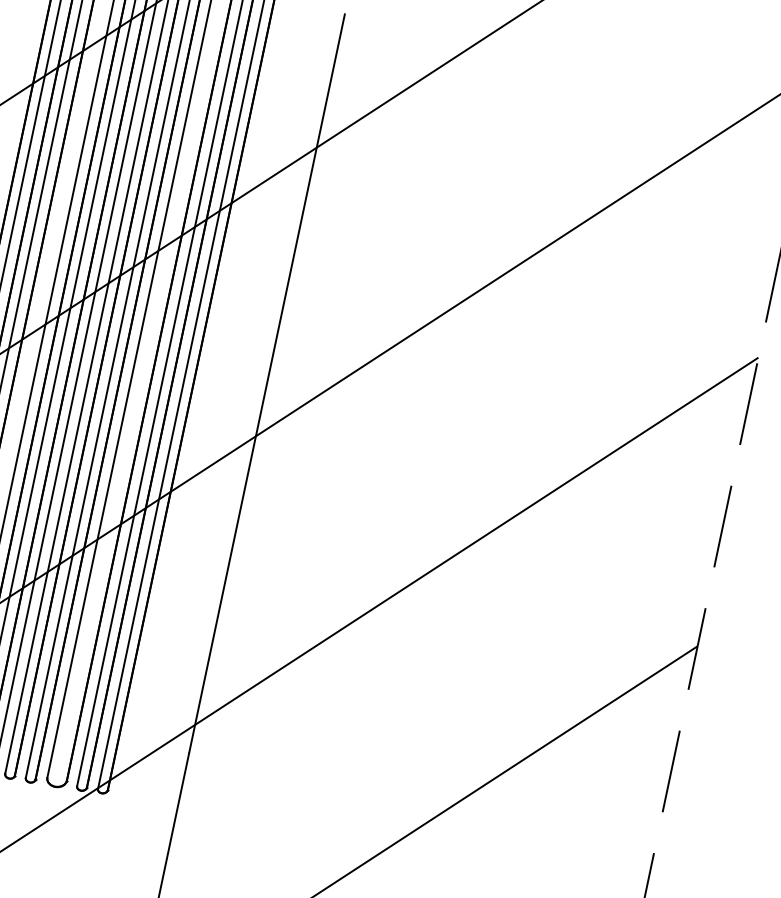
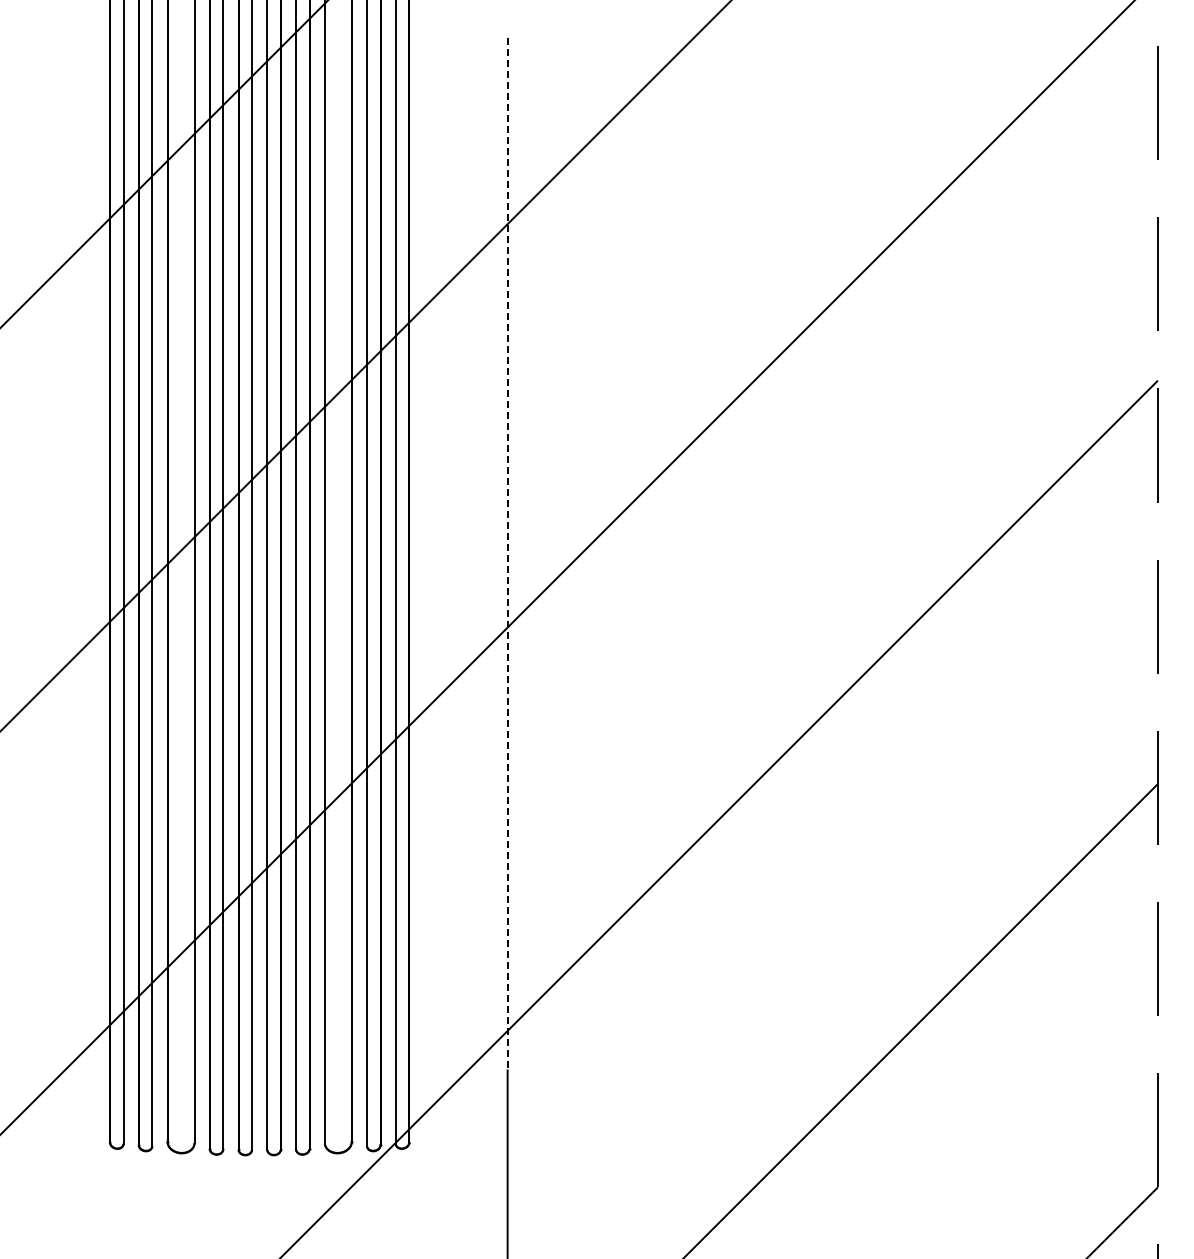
line: (266, 383) -> (507, 553), solid -> dashed

